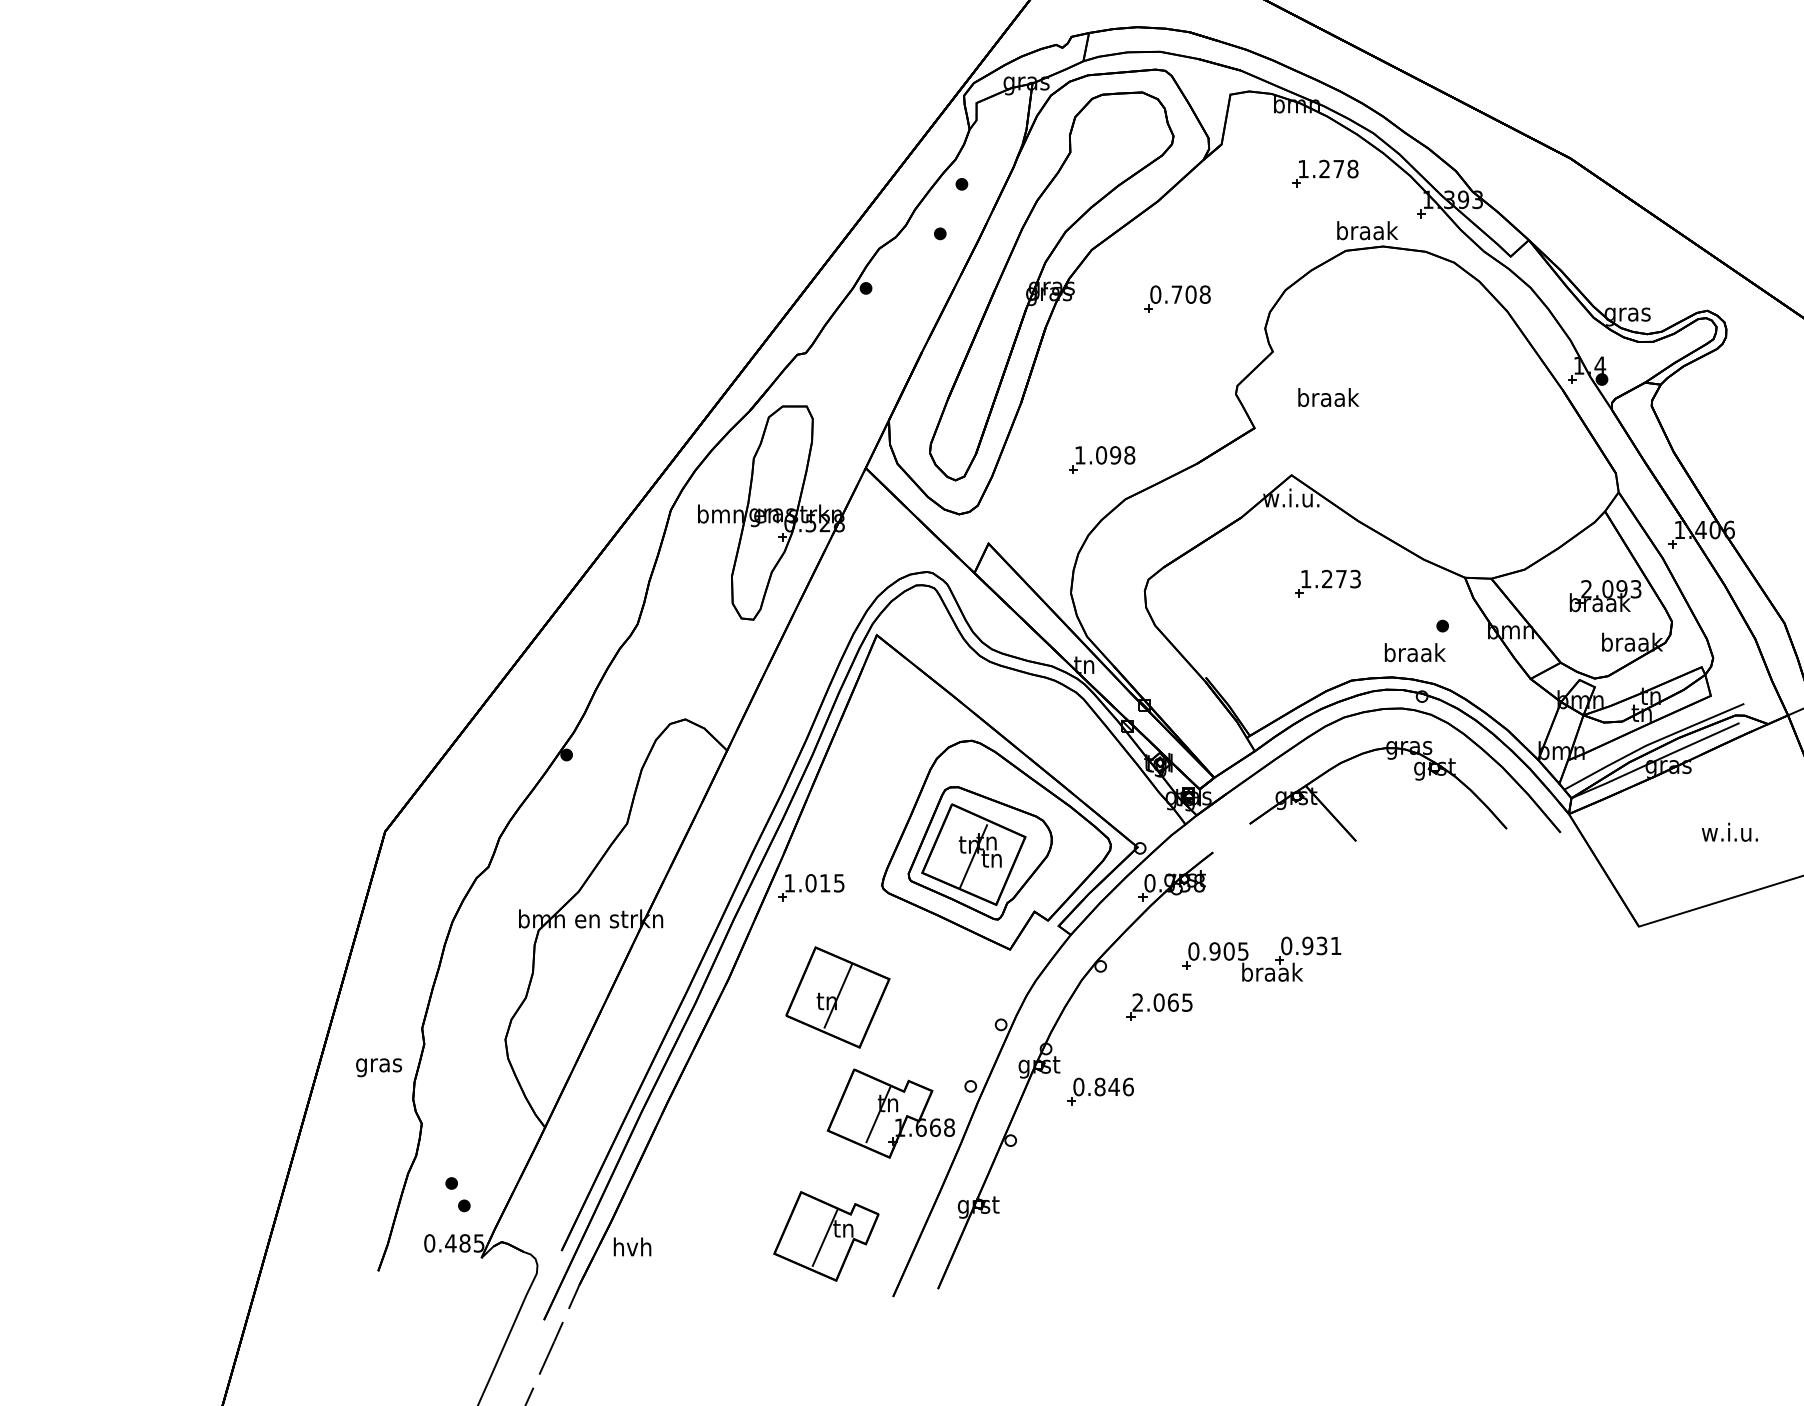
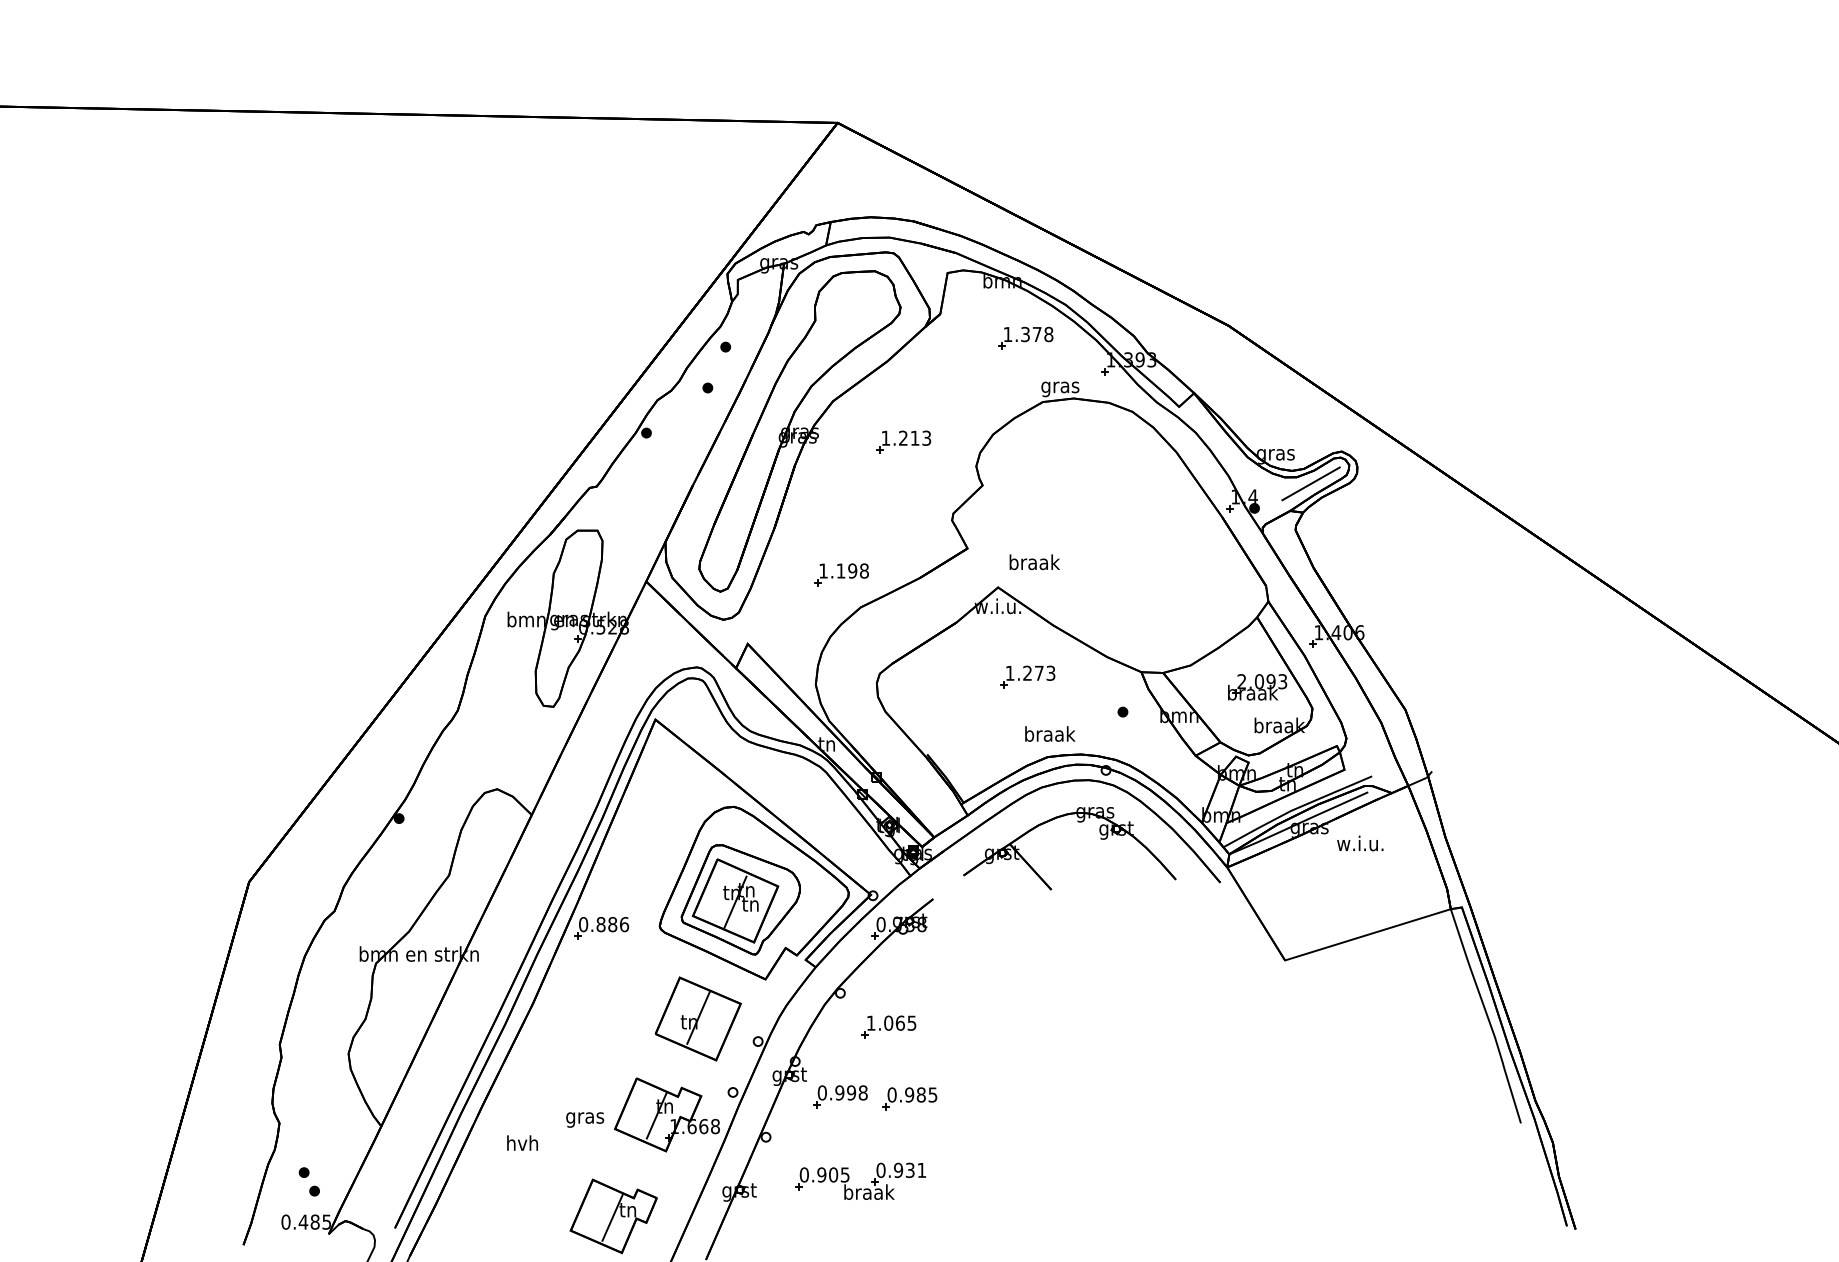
text: (1324, 169) -> (1025, 334), 1.278 -> 1.378
text: (1367, 233) -> (1060, 387), braak -> gras
text: (1180, 293) -> (906, 437), 0.708 -> 1.213
line: (1669, 349) -> (1310, 483), added
text: (1328, 397) -> (1034, 562), moved
text: (1100, 454) -> (840, 570), 1.098 -> 1.198
text: (1415, 651) -> (1050, 733), moved
text: (1730, 832) -> (1360, 843), moved
text: (815, 883) -> (604, 924), 1.015 -> 0.886
part: (1261, 967) -> (860, 1188), moved
part: (836, 996) -> (697, 1018), moved
text: (1137, 1001) -> (870, 1022), 2.065 -> 1.065
text: (379, 1067) -> (585, 1119), moved
text: (1114, 1086) -> (851, 1092), 0.846 -> 0.998
part: (1184, 1093) -> (909, 1098), added
text: (632, 1246) -> (522, 1142), moved

